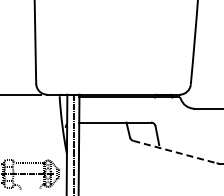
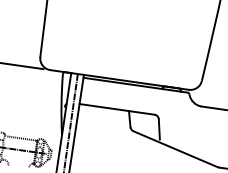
line: (175, 152) -> (175, 149), dashed -> solid

